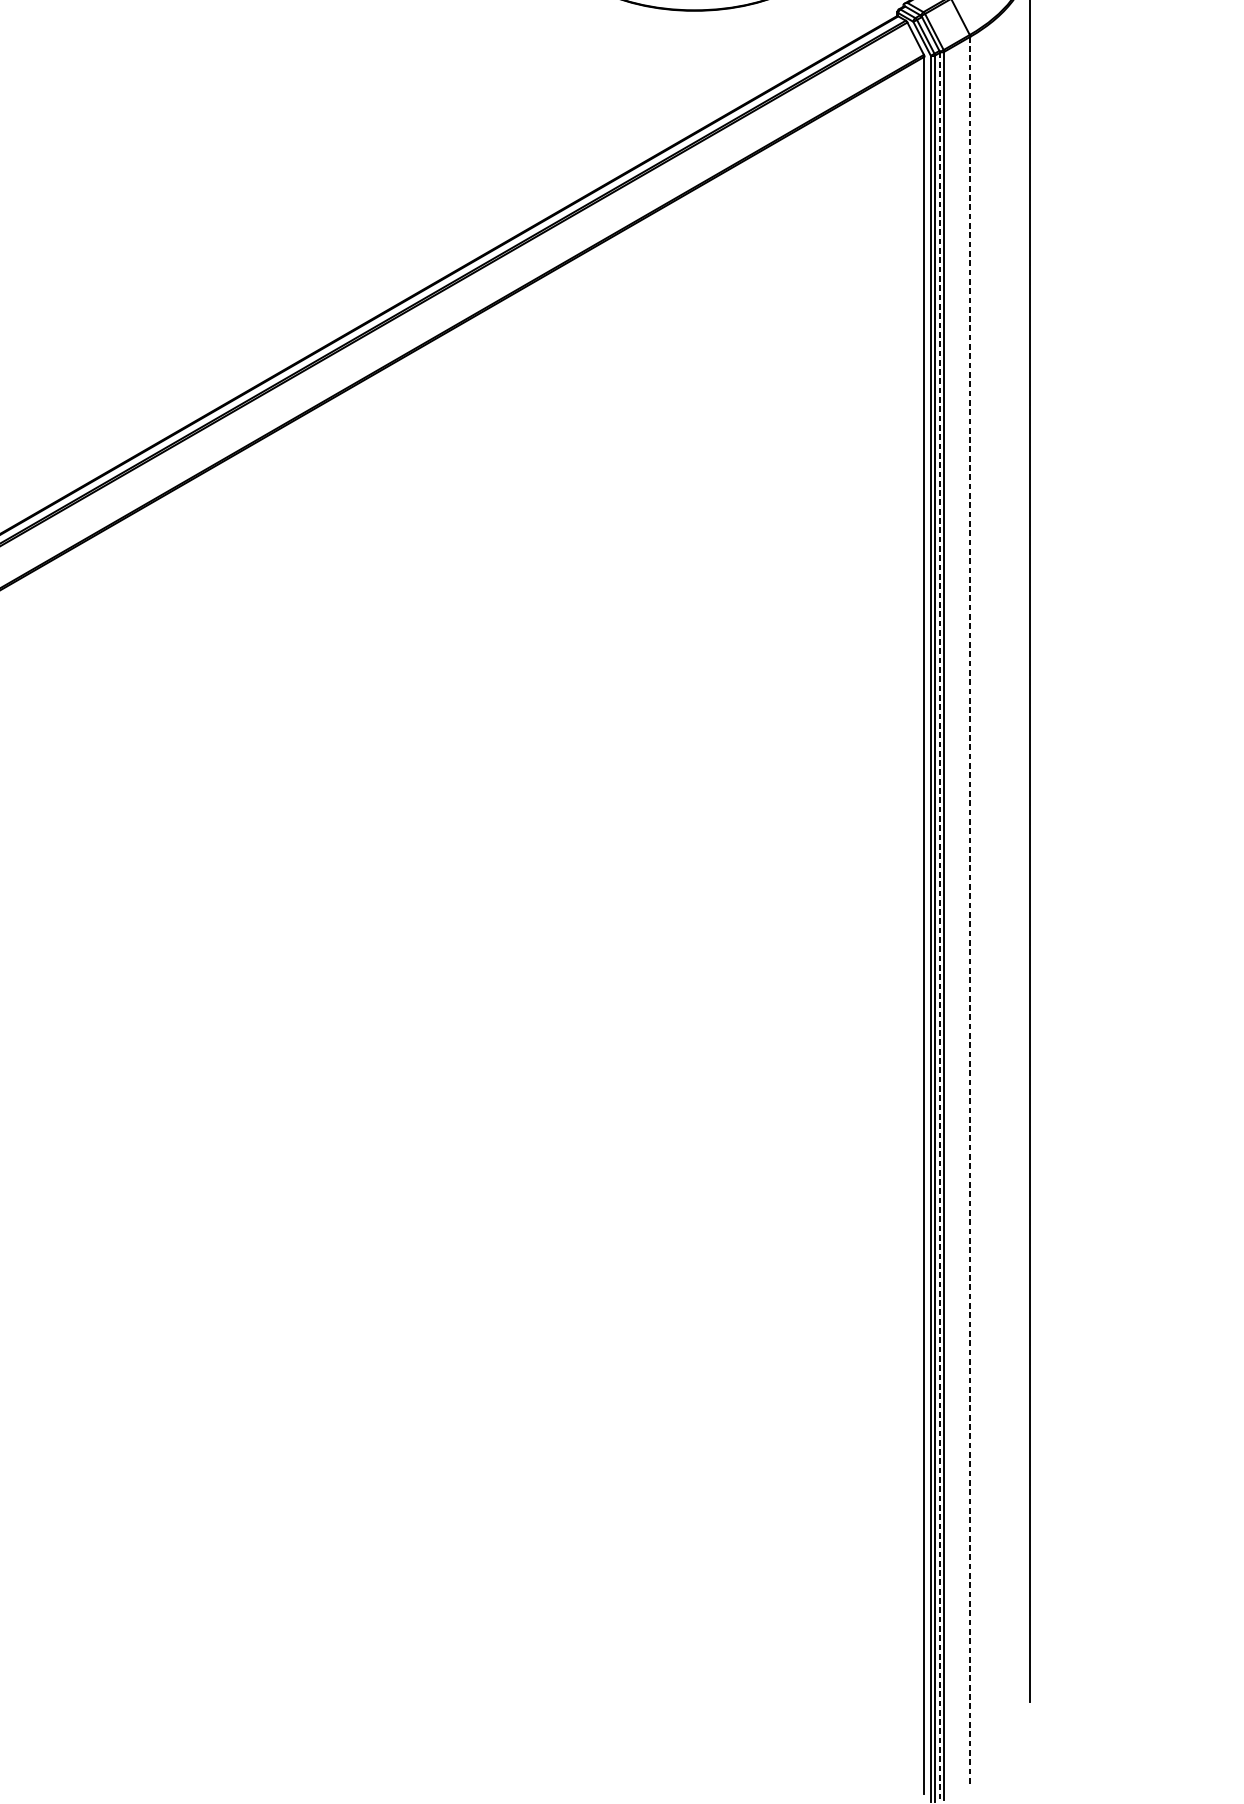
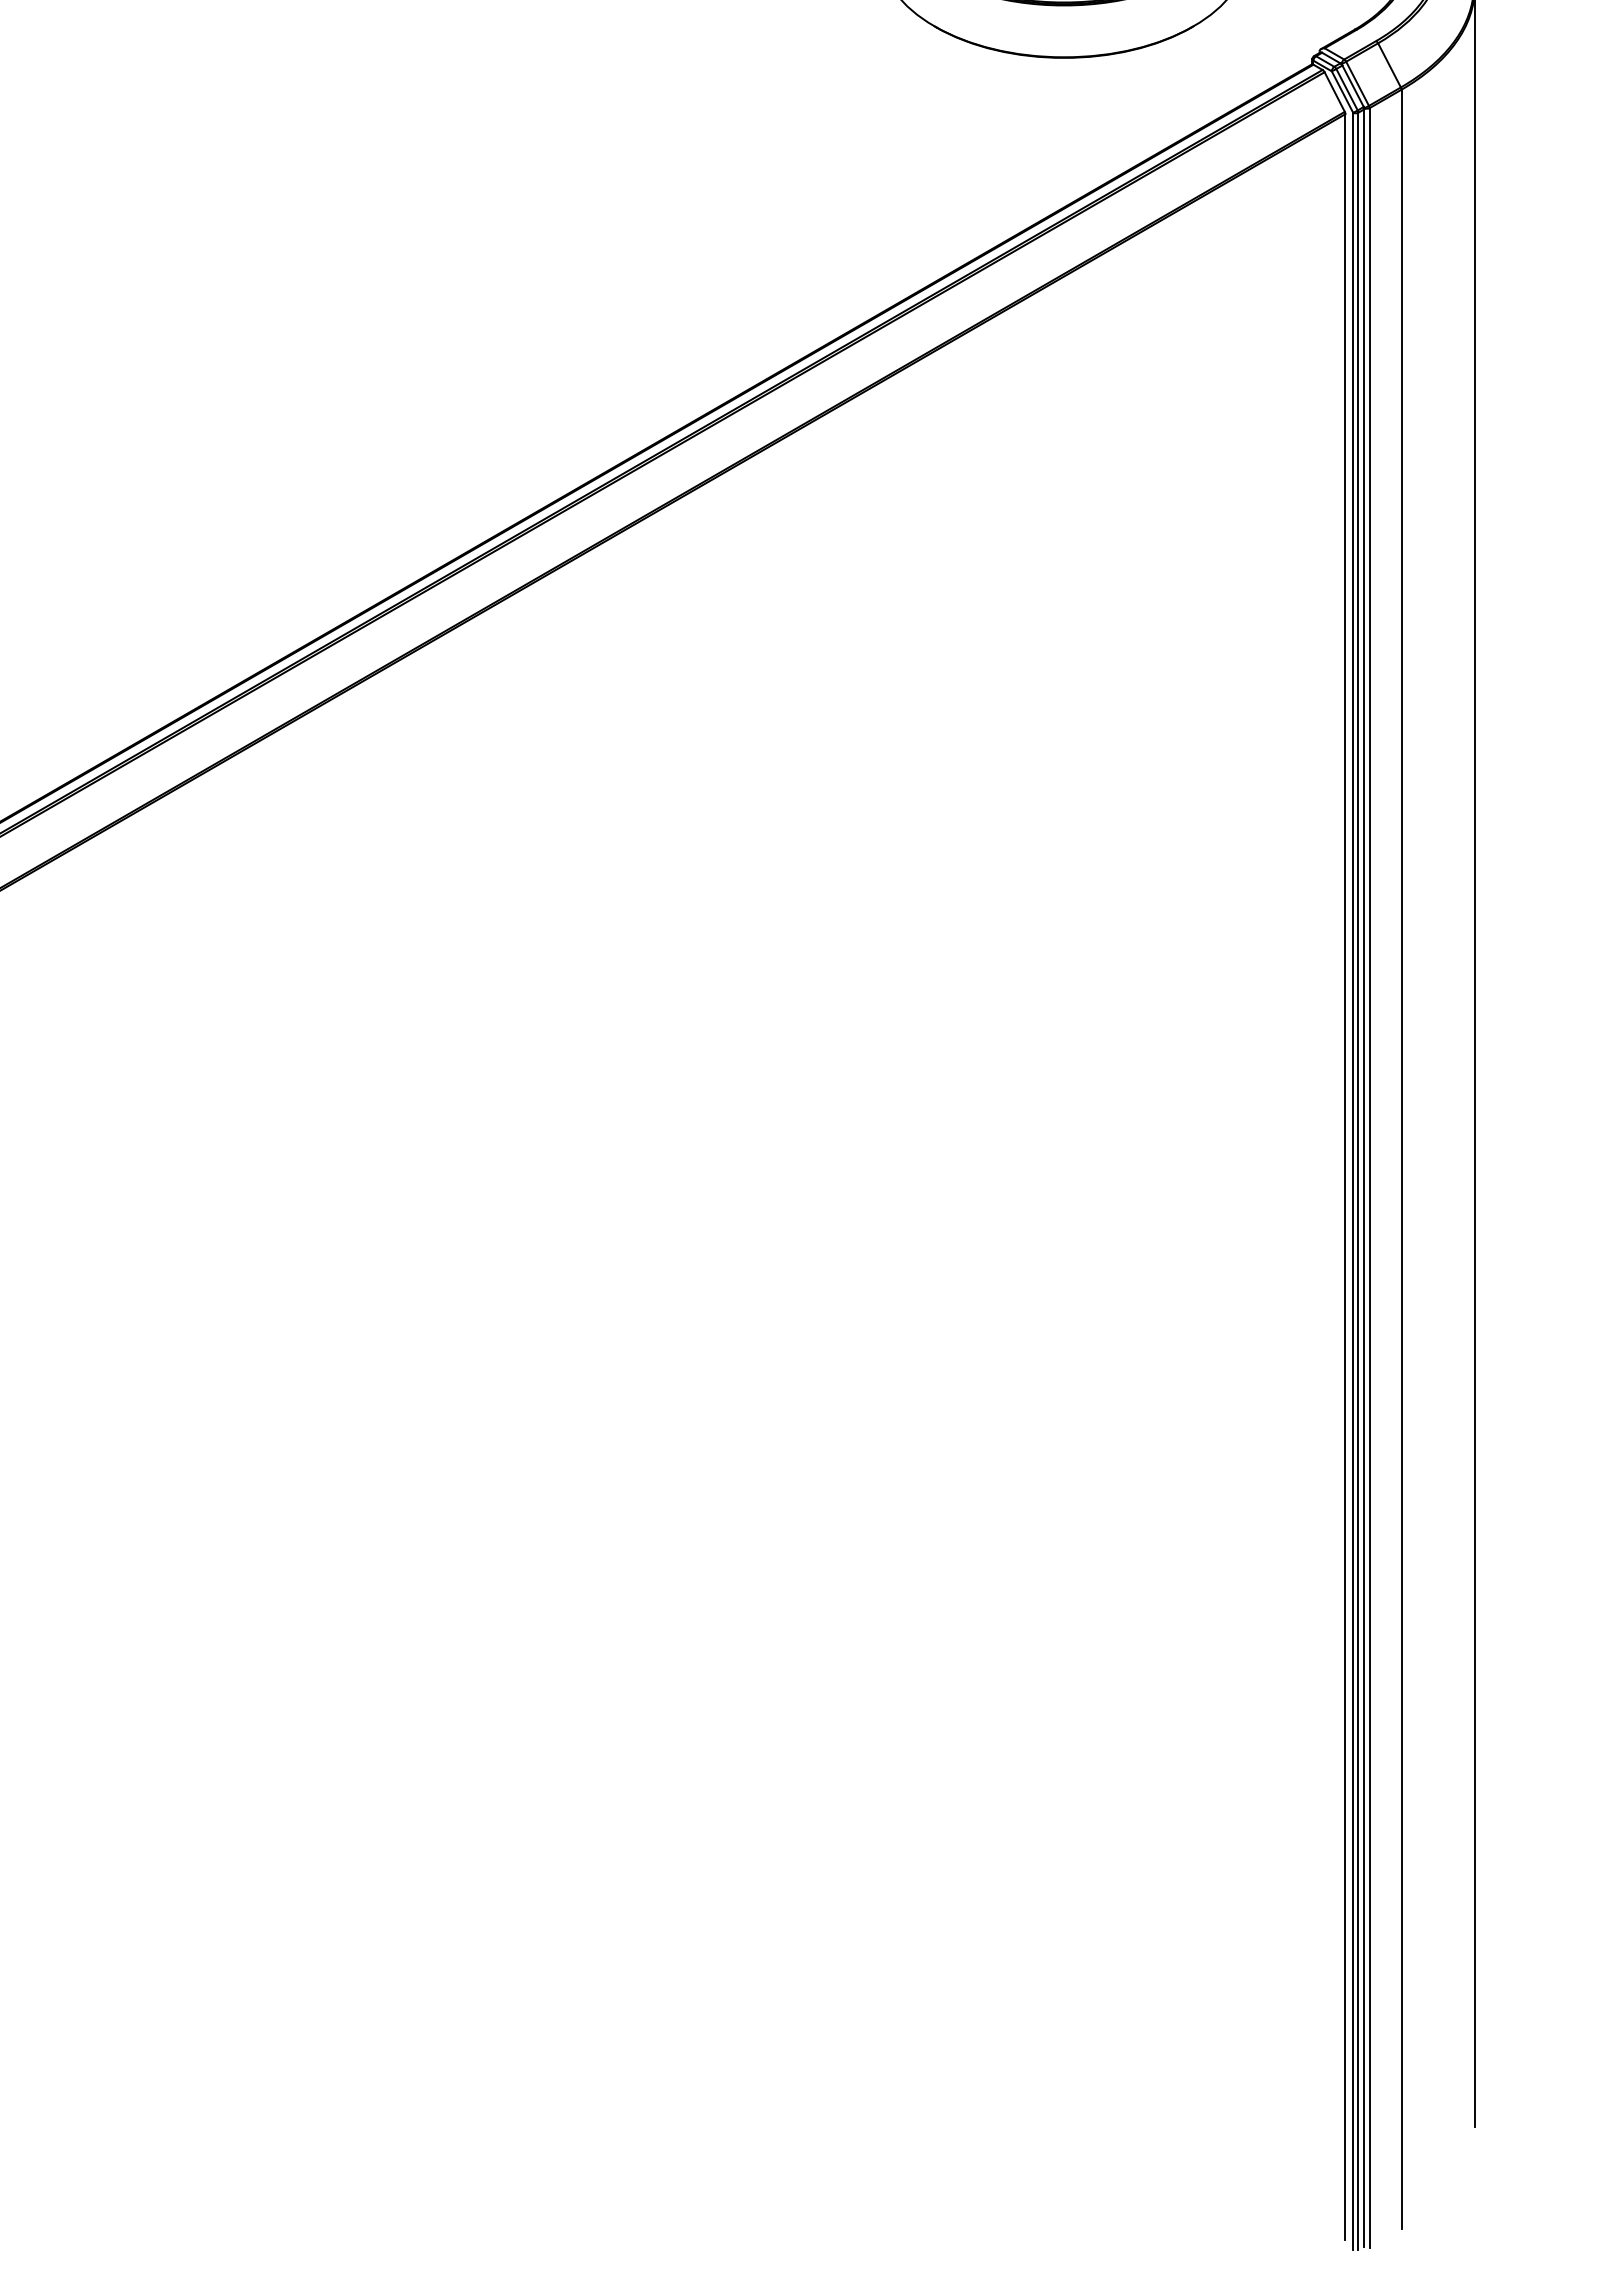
line: (970, 910) -> (1401, 1159), dashed -> solid
line: (940, 926) -> (1364, 1178), dashed -> solid

